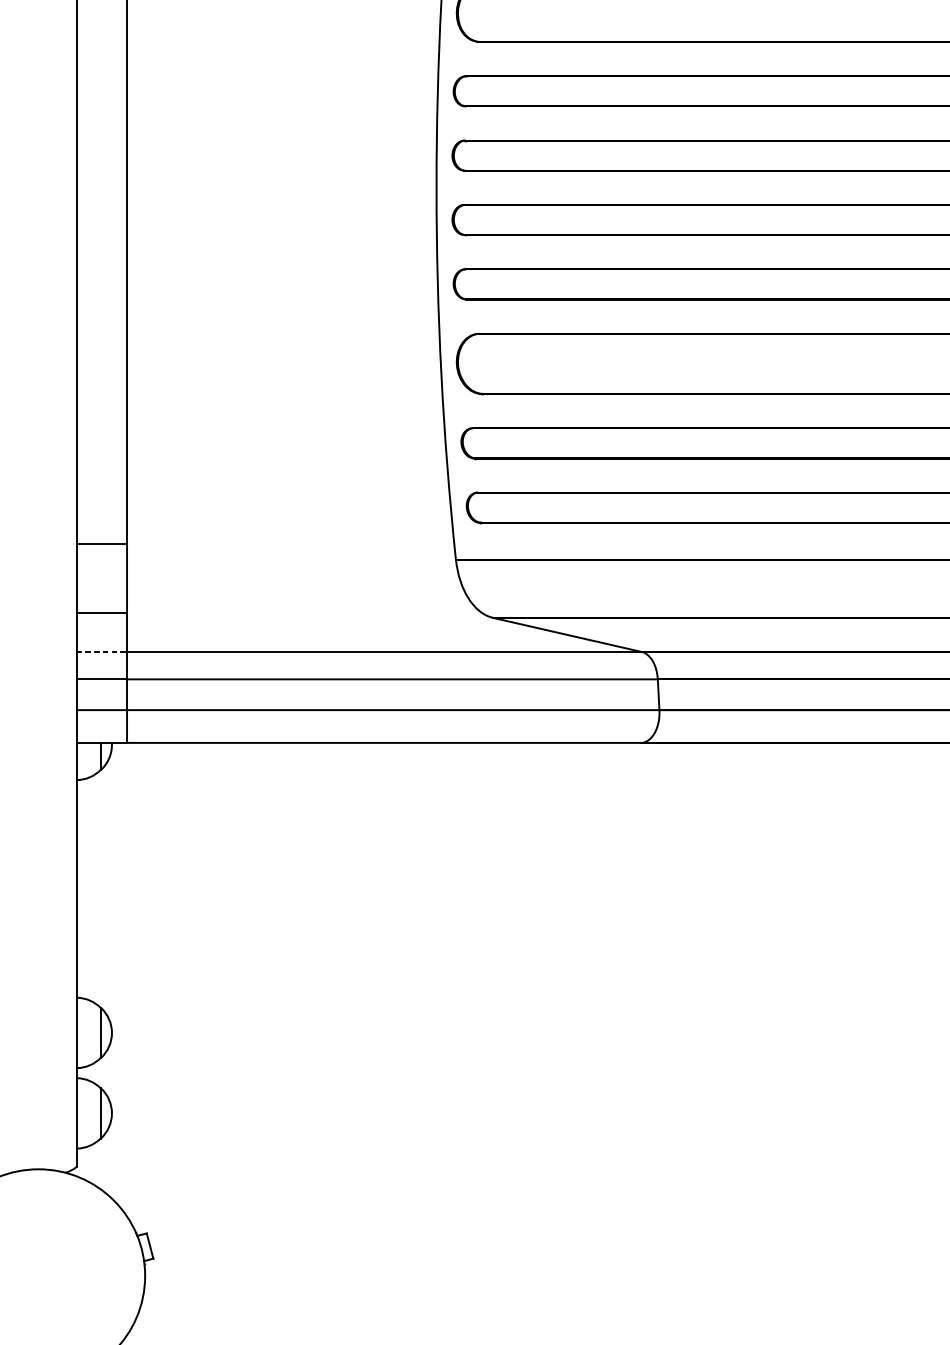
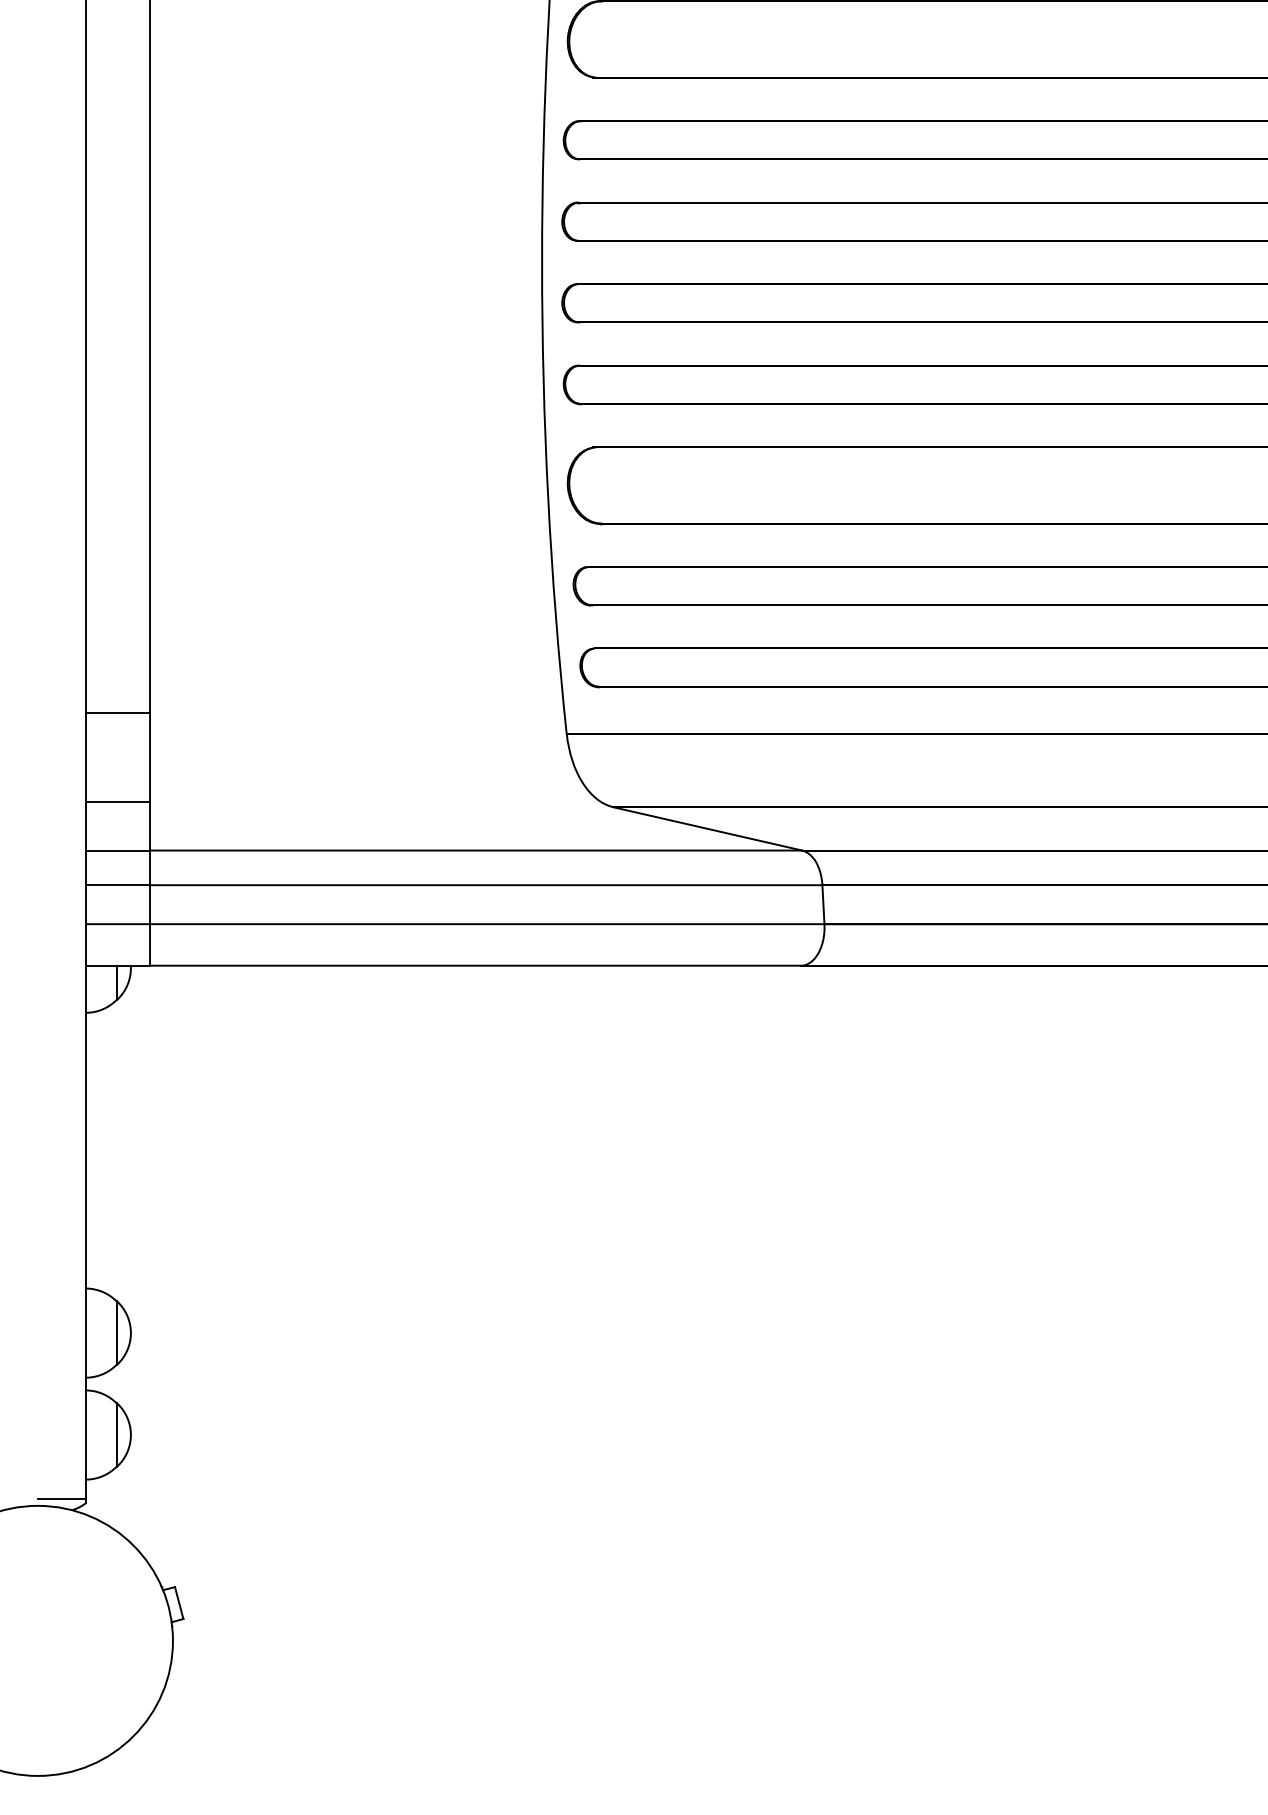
line: (102, 651) -> (118, 850), dashed -> solid
line: (57, 1163) -> (61, 1498), added

